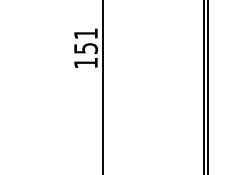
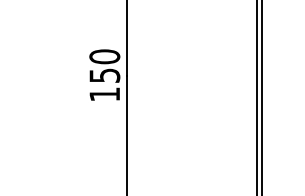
text: (85, 33) -> (104, 56), 151 -> 150

